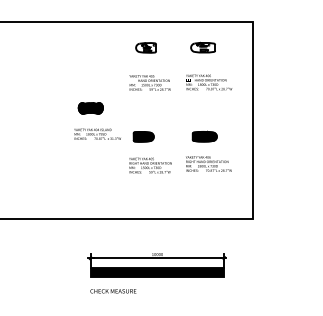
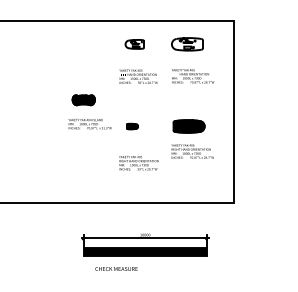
part: (202, 47) -> (186, 44), size x1.4
part: (143, 136) -> (132, 126), size x0.6
part: (204, 136) -> (188, 126), size x1.4
text: (150, 165) -> (138, 163), moved
text: (113, 291) -> (116, 269), moved

